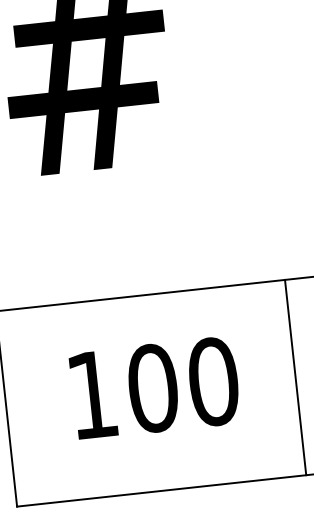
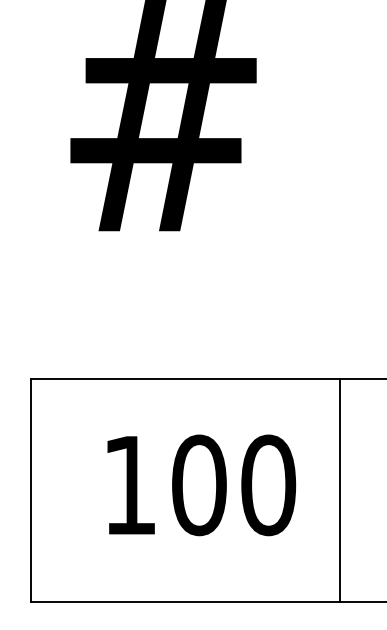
line: (295, 377) -> (339, 490), moved

